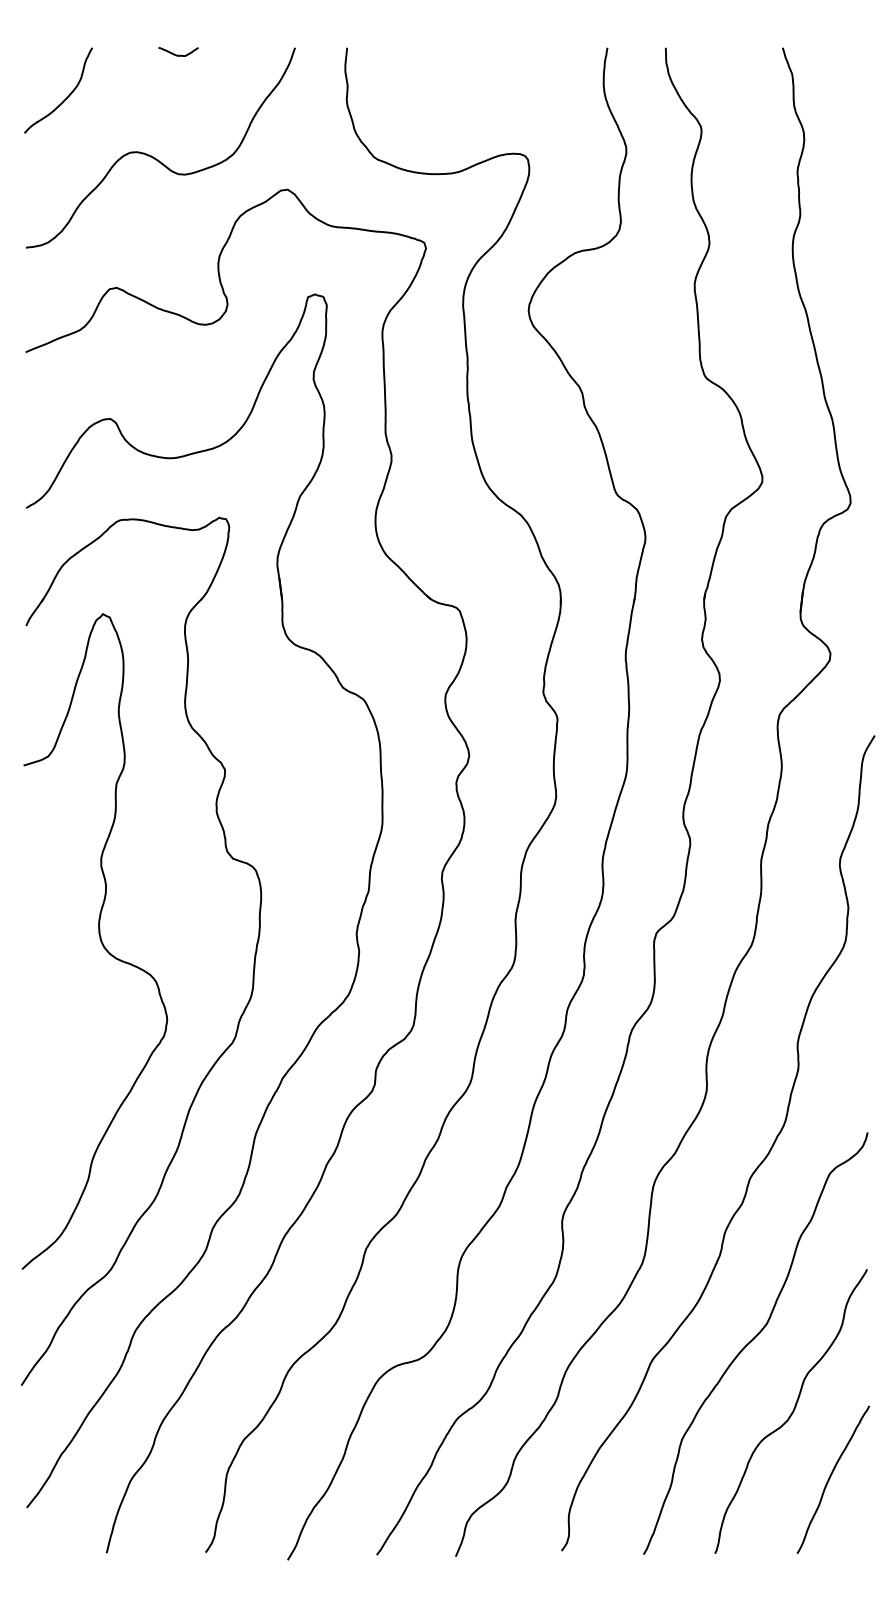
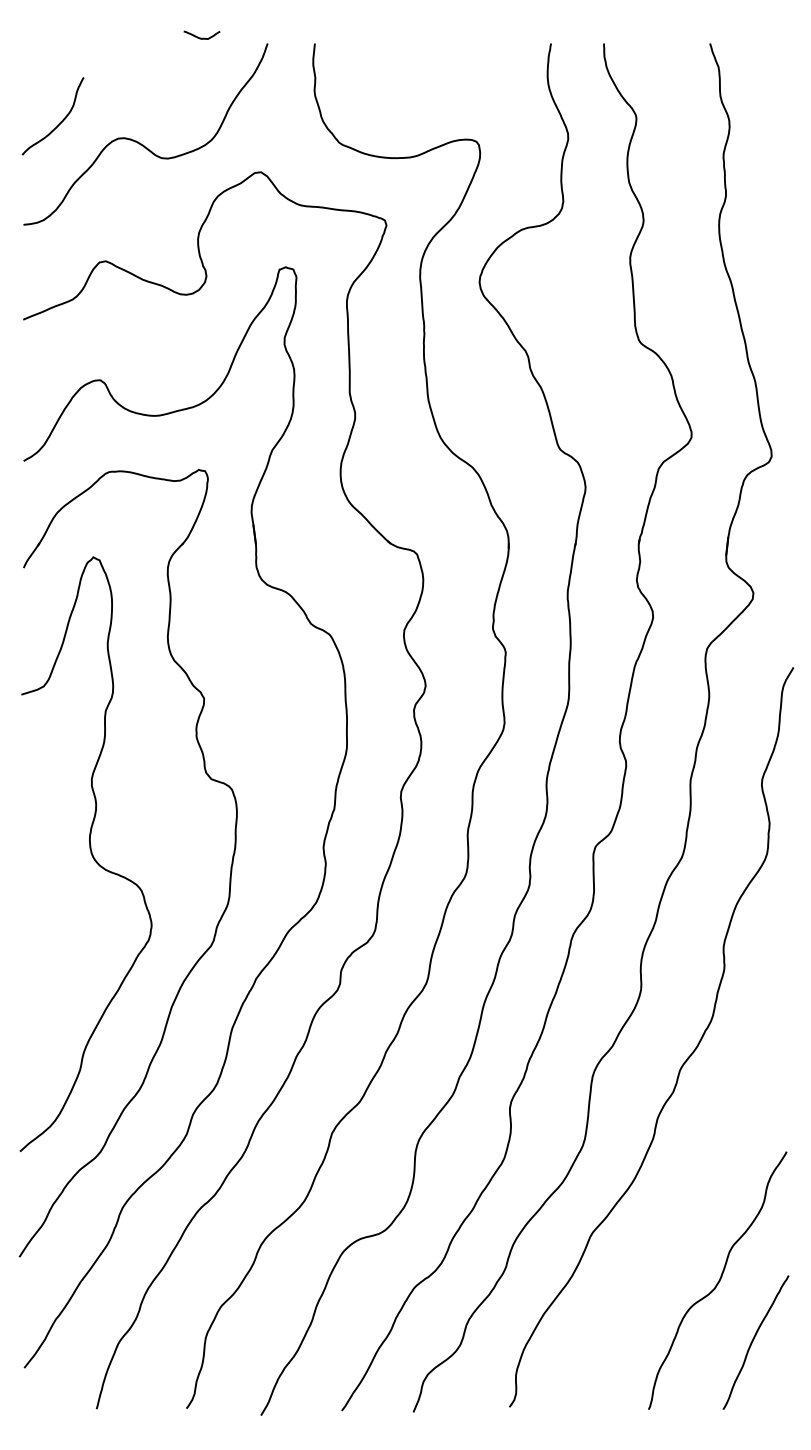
curve: (178, 54) -> (201, 37), moved
curve: (65, 97) -> (59, 122), moved
curve: (753, 1340) -> (683, 1216), removed

